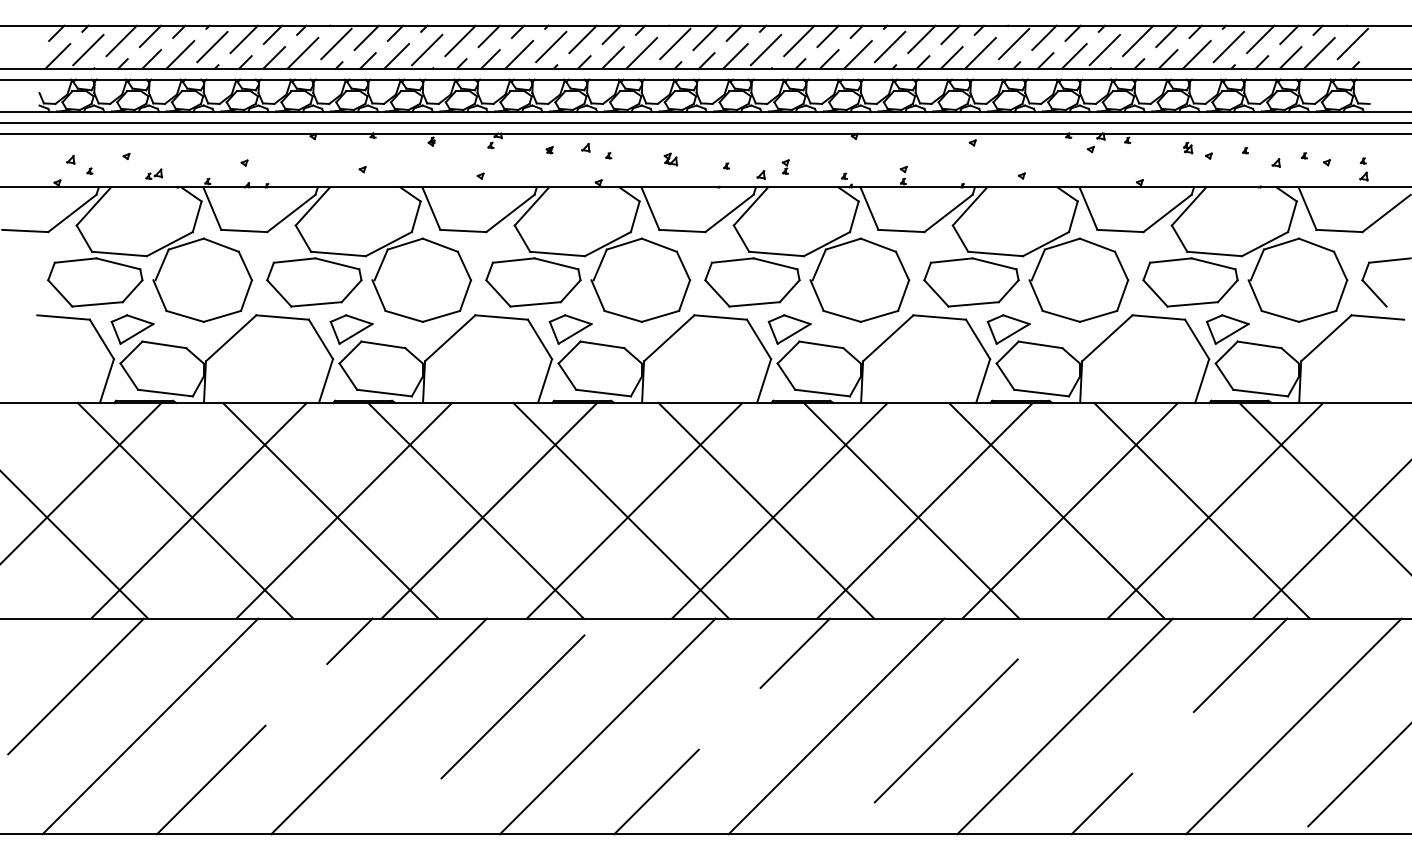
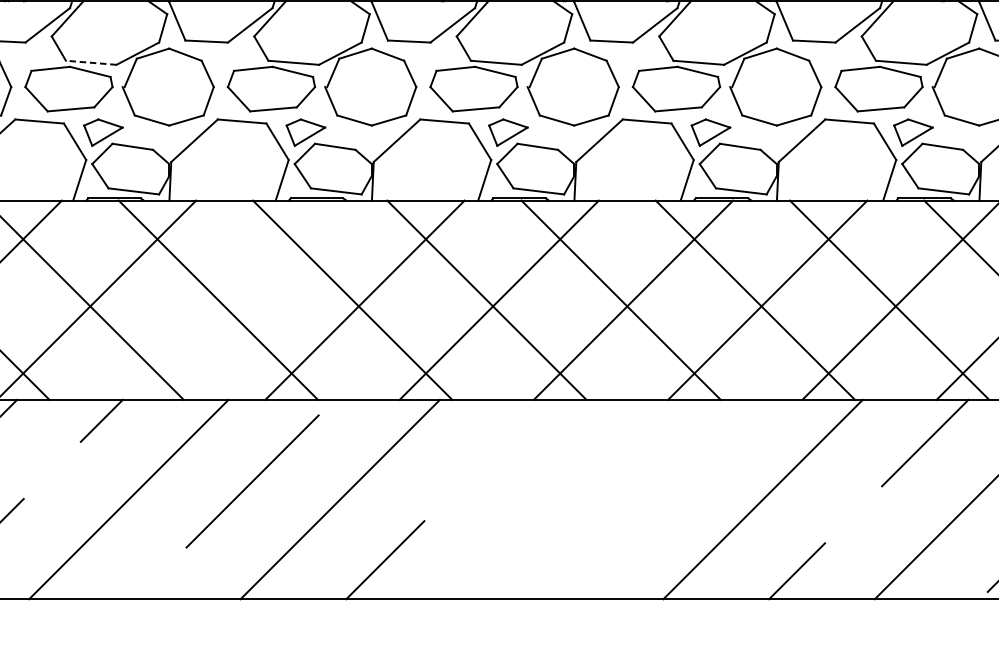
line: (337, 253) -> (90, 62), solid -> dashed
line: (489, 510) -> (230, 299), removed
line: (794, 653) -> (512, 432), removed
line: (836, 726) -> (551, 499), removed
line: (945, 730) -> (652, 503), removed

